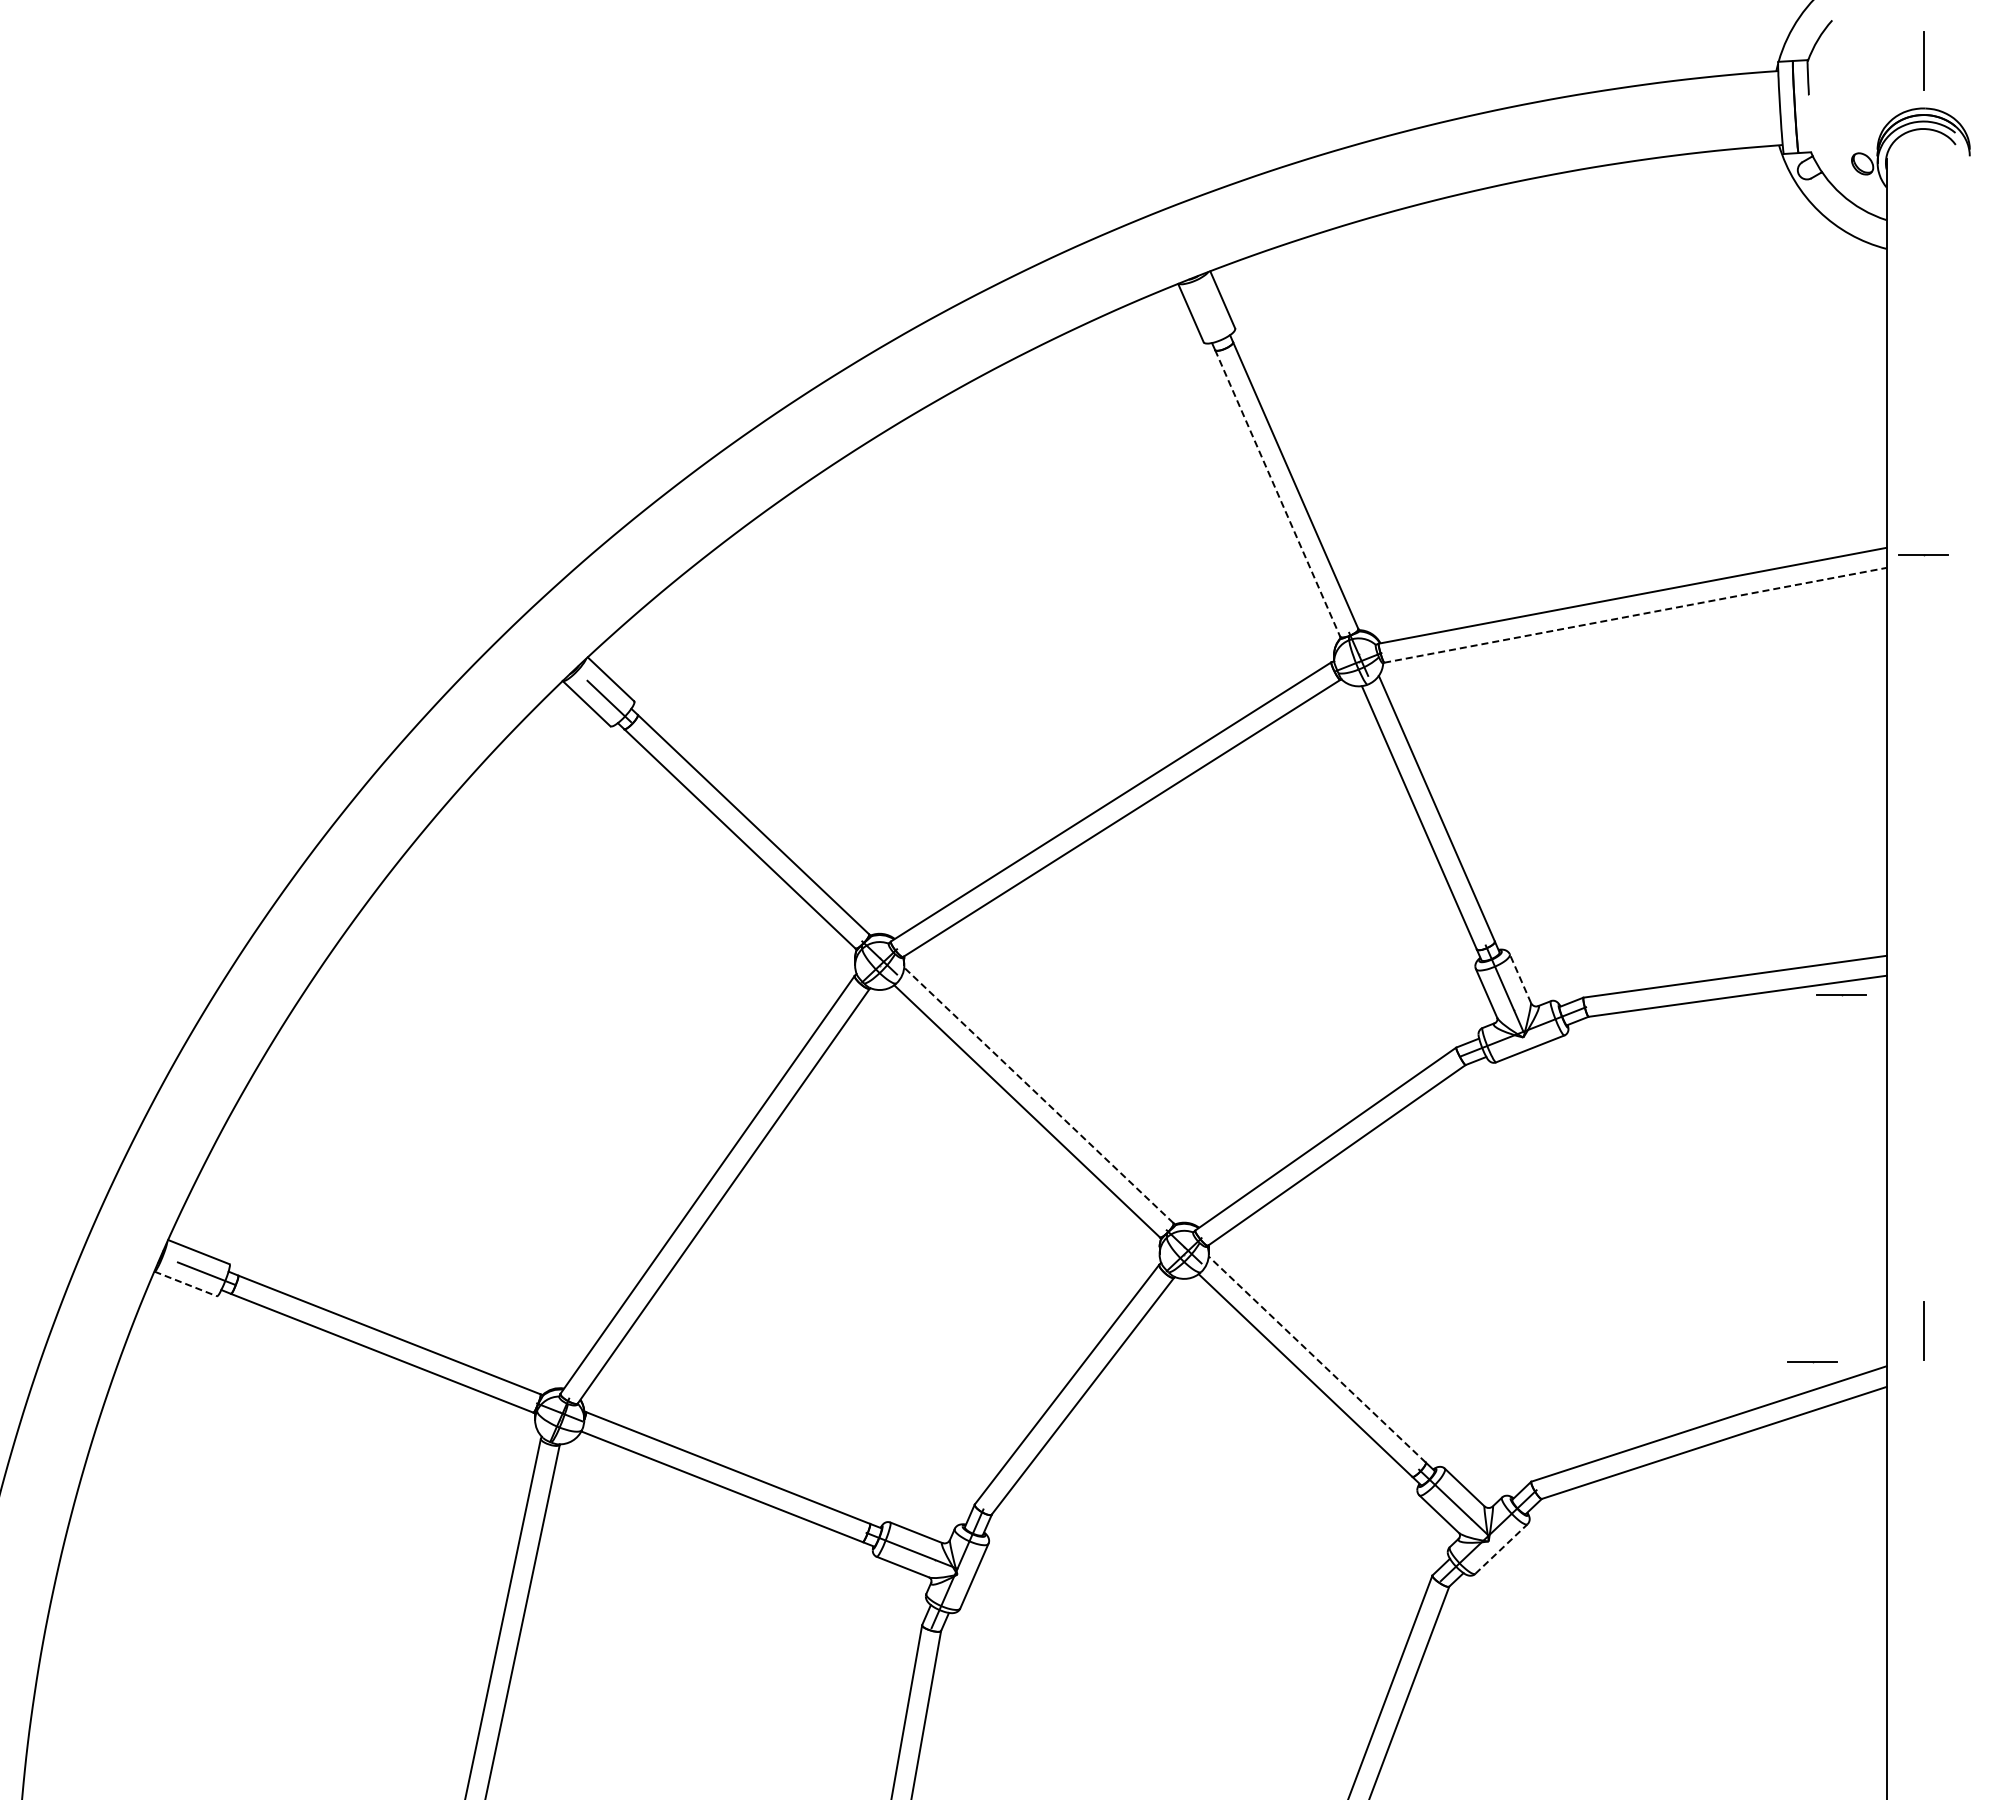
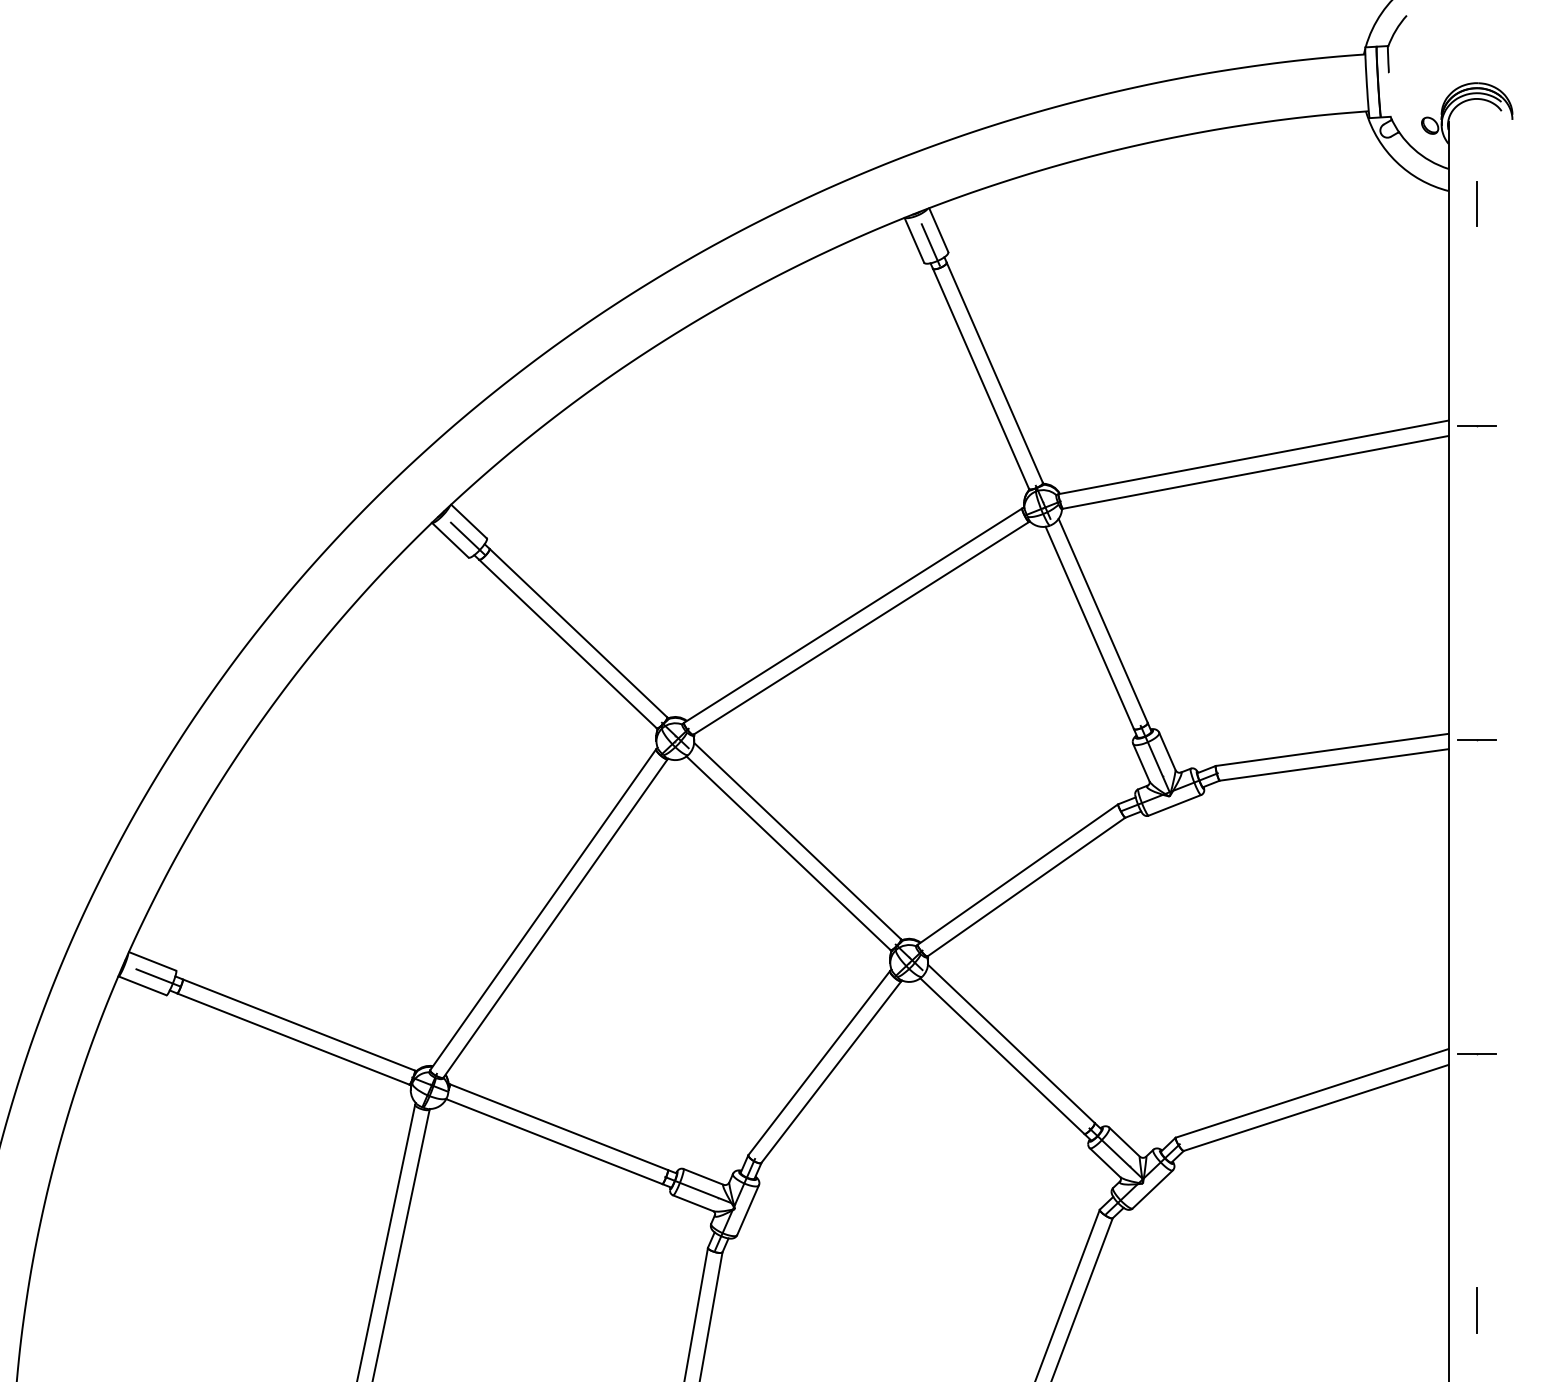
line: (1923, 60) -> (1476, 203), moved
line: (1212, 319) -> (930, 245), added
line: (1277, 493) -> (980, 378), dashed -> solid
line: (1635, 615) -> (1255, 472), dashed -> solid
line: (1520, 978) -> (1167, 751), dashed -> solid
line: (1841, 995) -> (1476, 740), moved
line: (1038, 1095) -> (797, 841), dashed -> solid
line: (185, 1283) -> (142, 985), dashed -> solid
line: (1923, 1330) -> (1476, 1310), moved
line: (1317, 1359) -> (1011, 1043), dashed -> solid
line: (1812, 1362) -> (1476, 1054), moved
line: (1501, 1549) -> (1152, 1189), dashed -> solid

